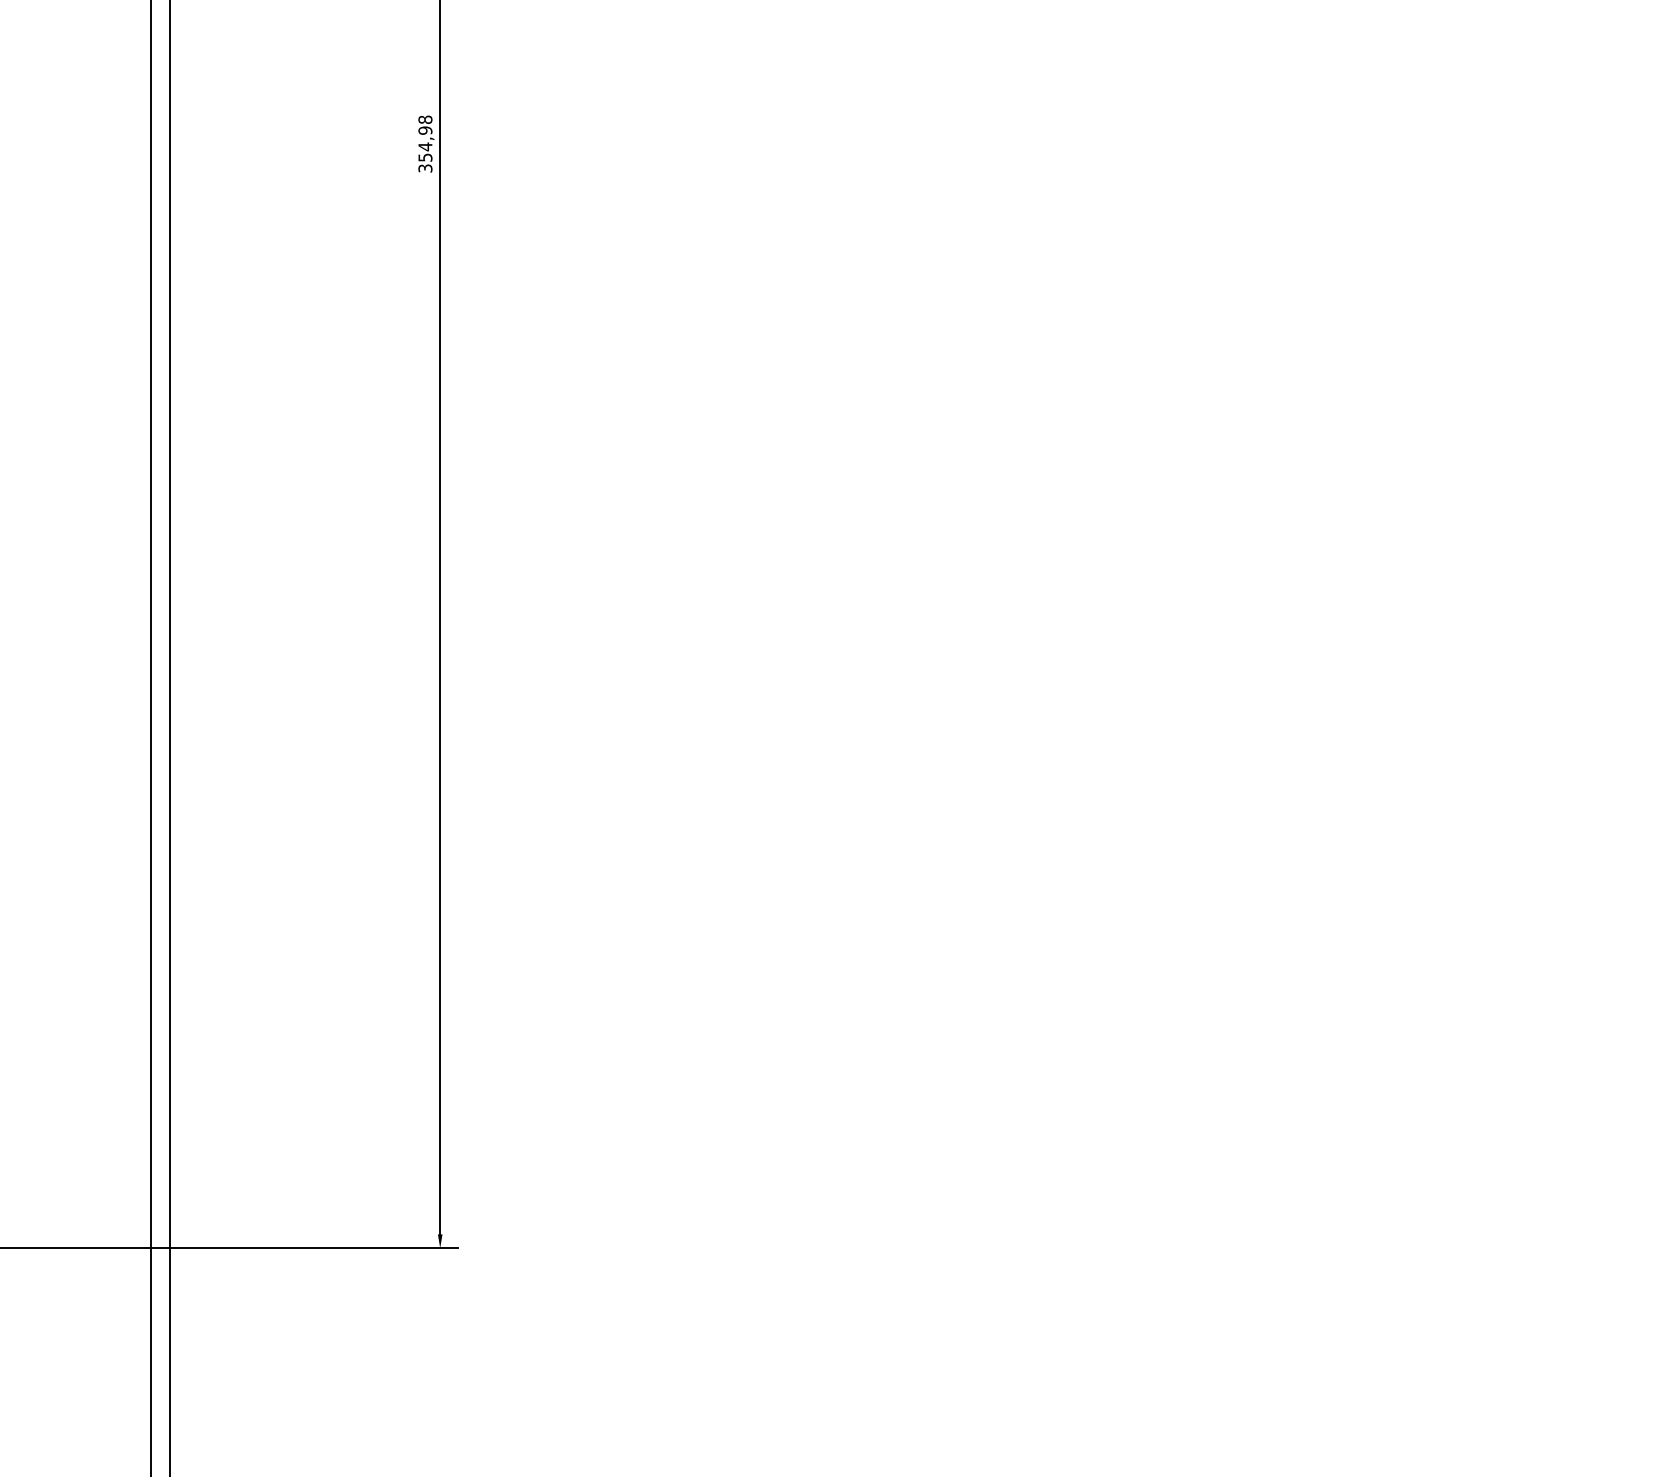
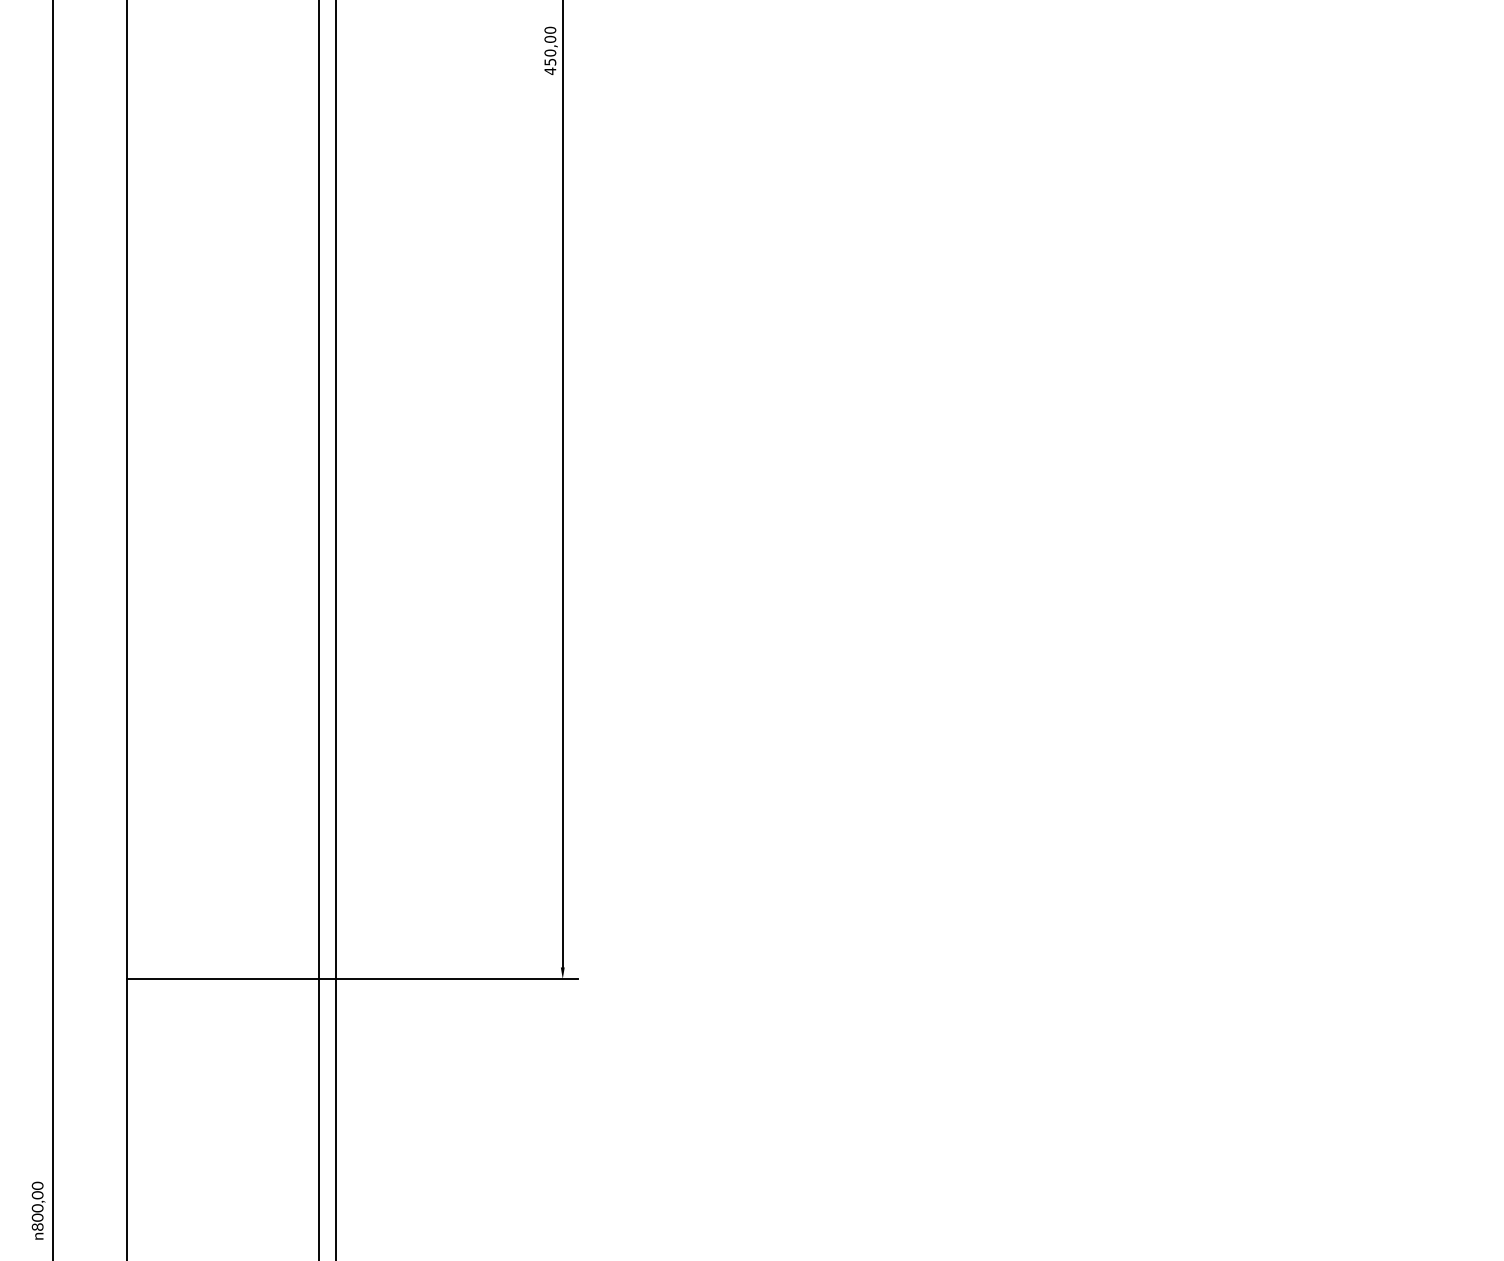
text: (425, 143) -> (550, 50), 354,98 -> 450,00

